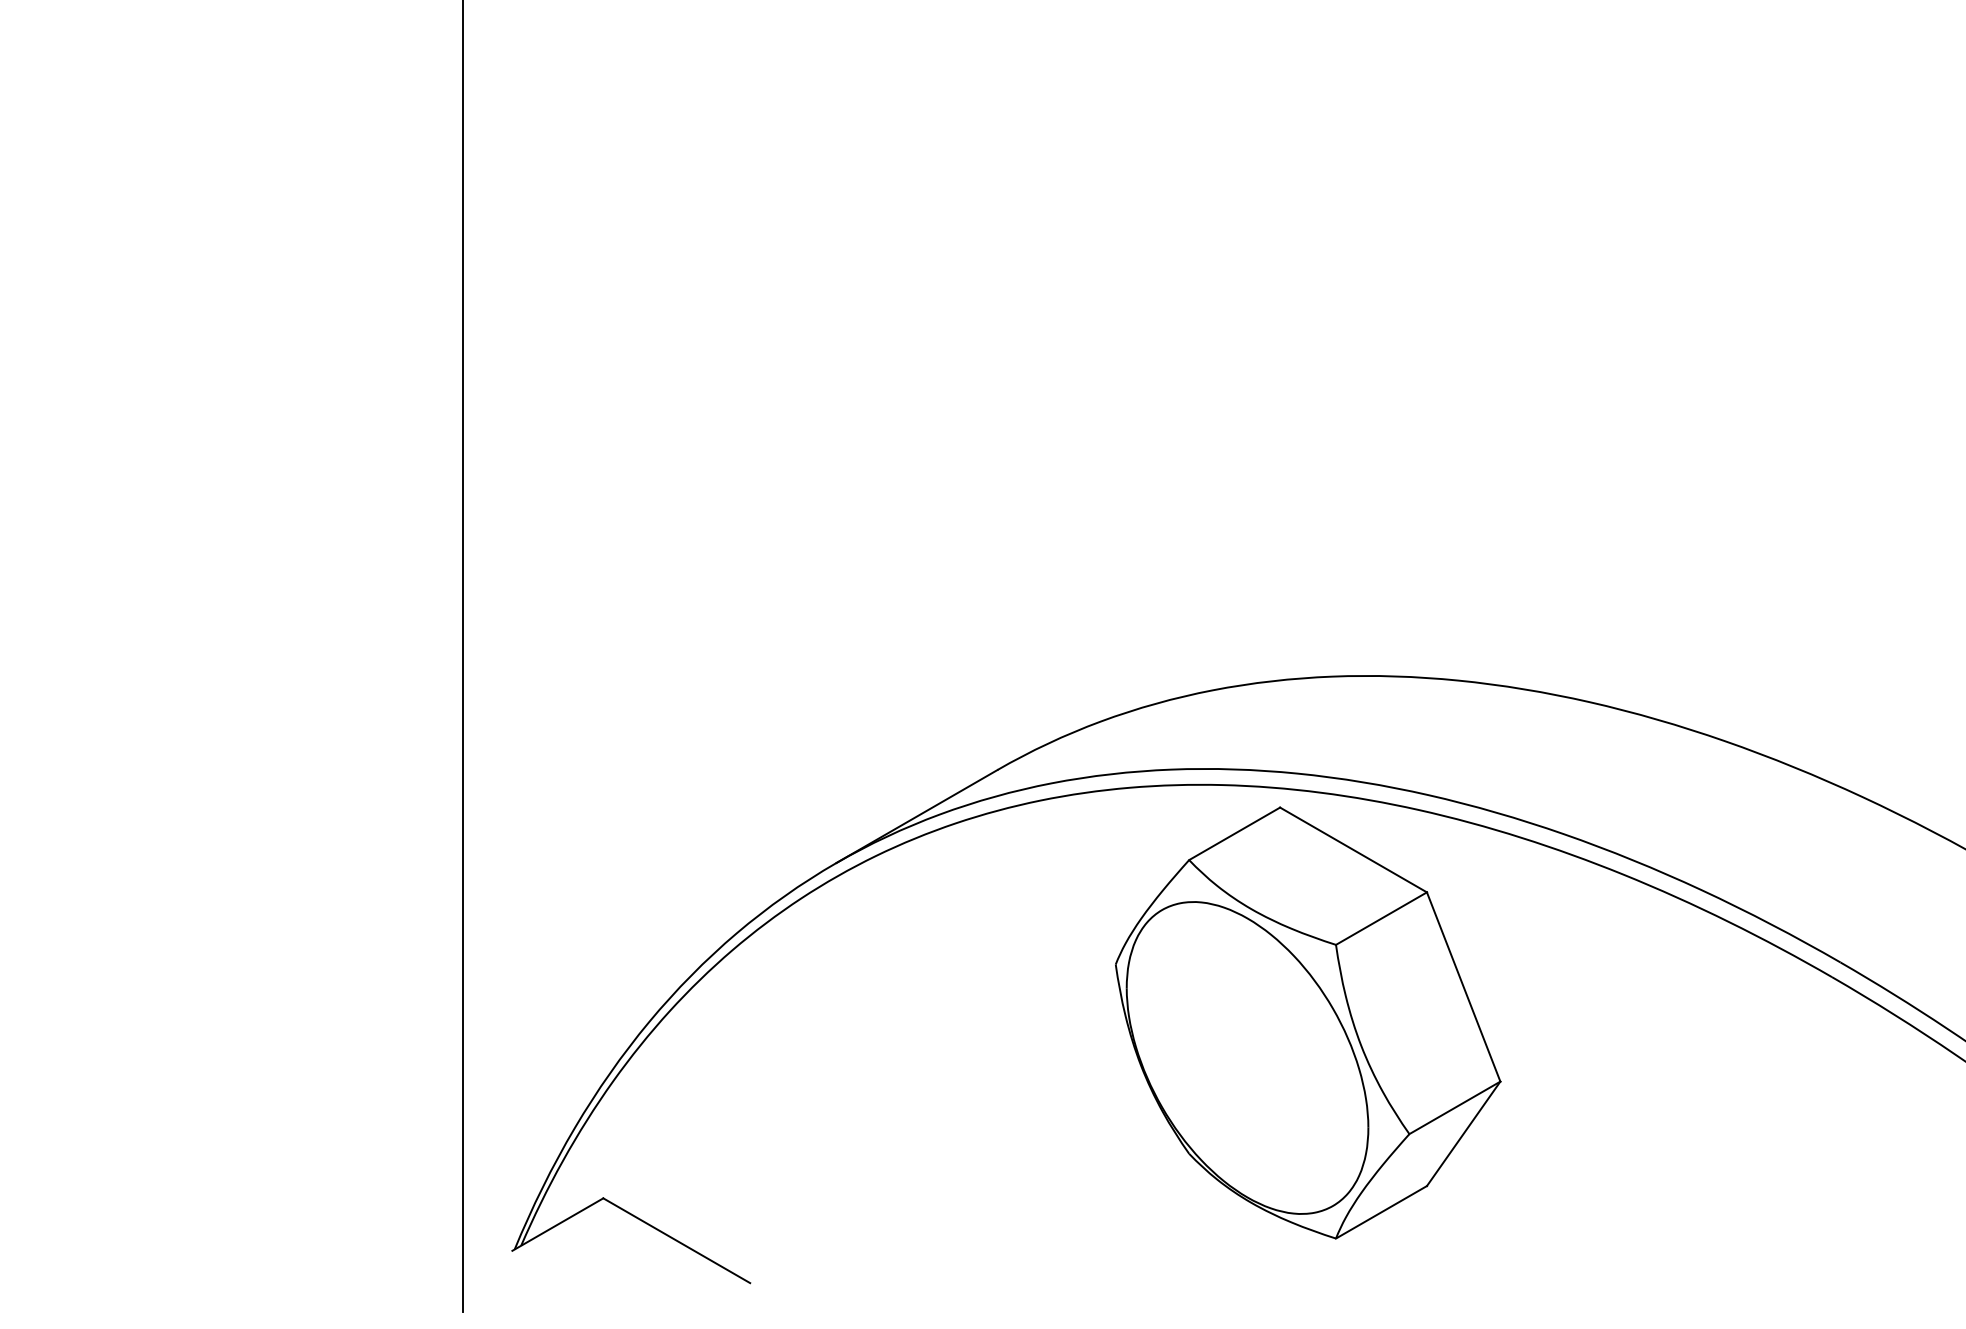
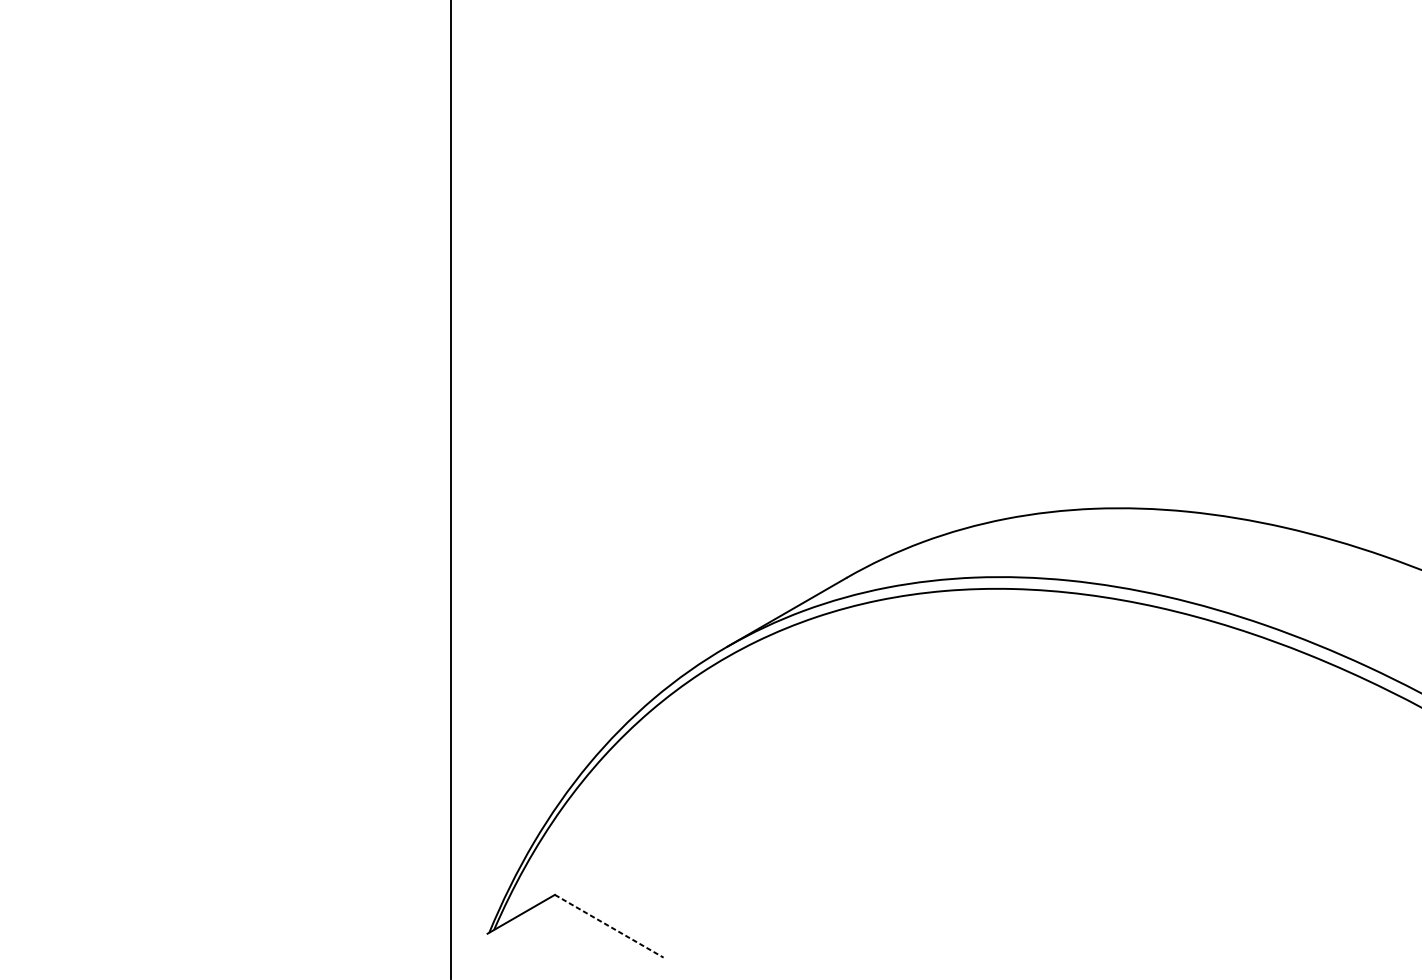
part: (1308, 1022) -> (1076, 764), removed
line: (676, 1240) -> (609, 926), solid -> dashed

